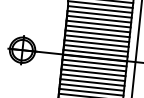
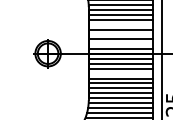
line: (97, 28) -> (120, 24), removed
line: (96, 38) -> (120, 34), removed
line: (95, 48) -> (120, 44), removed
line: (92, 77) -> (120, 73), removed

